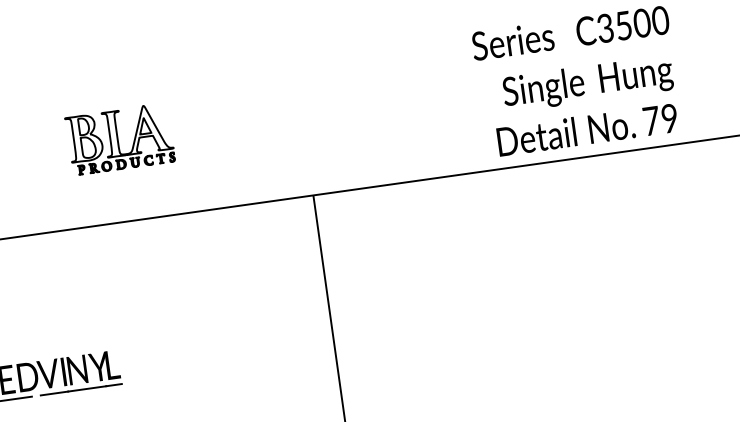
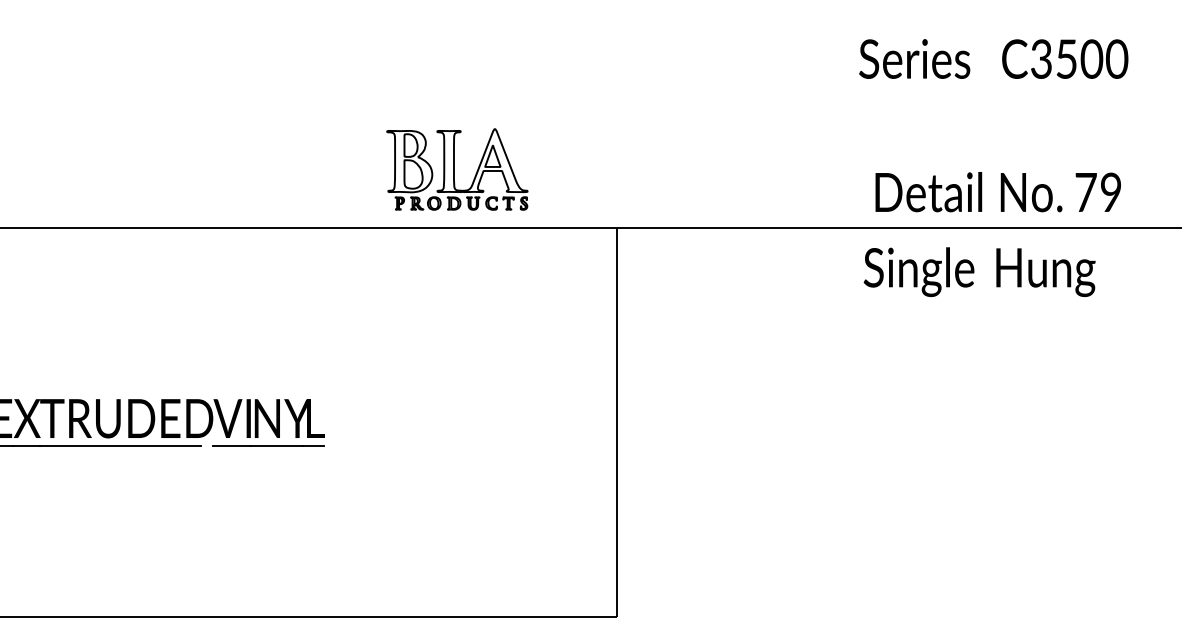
text: (587, 83) -> (979, 272), moved
part: (120, 139) -> (457, 169), moved

